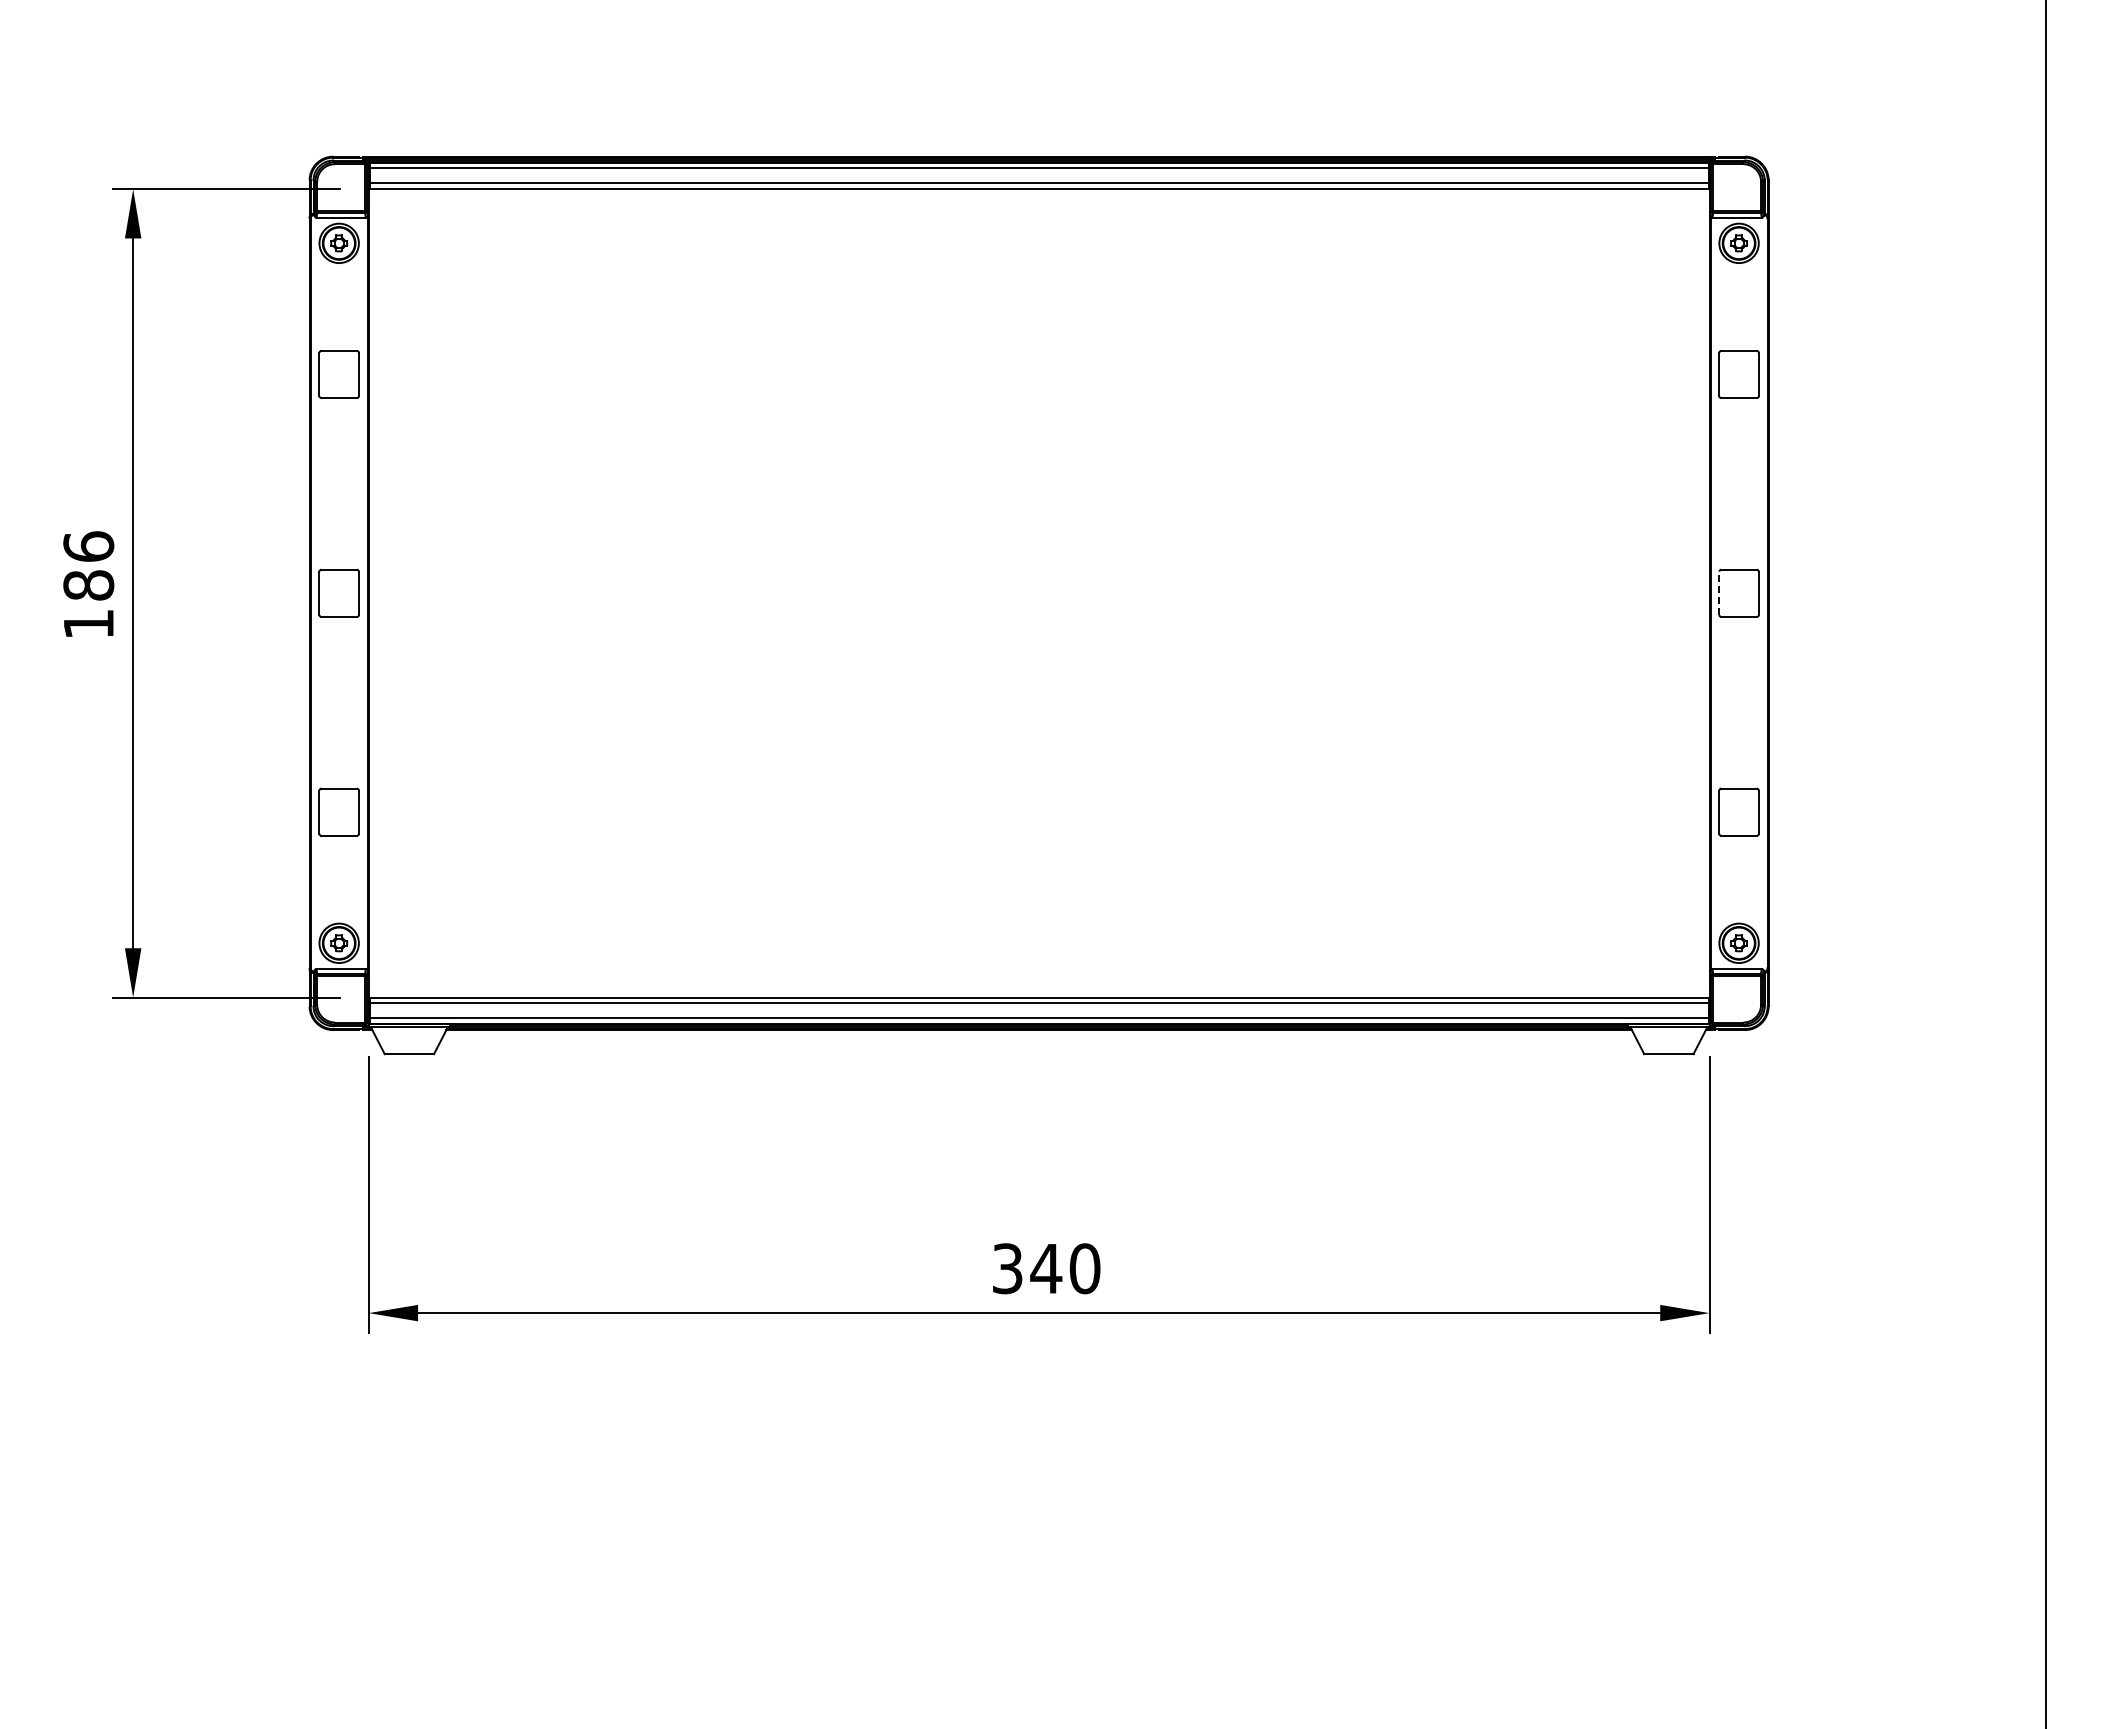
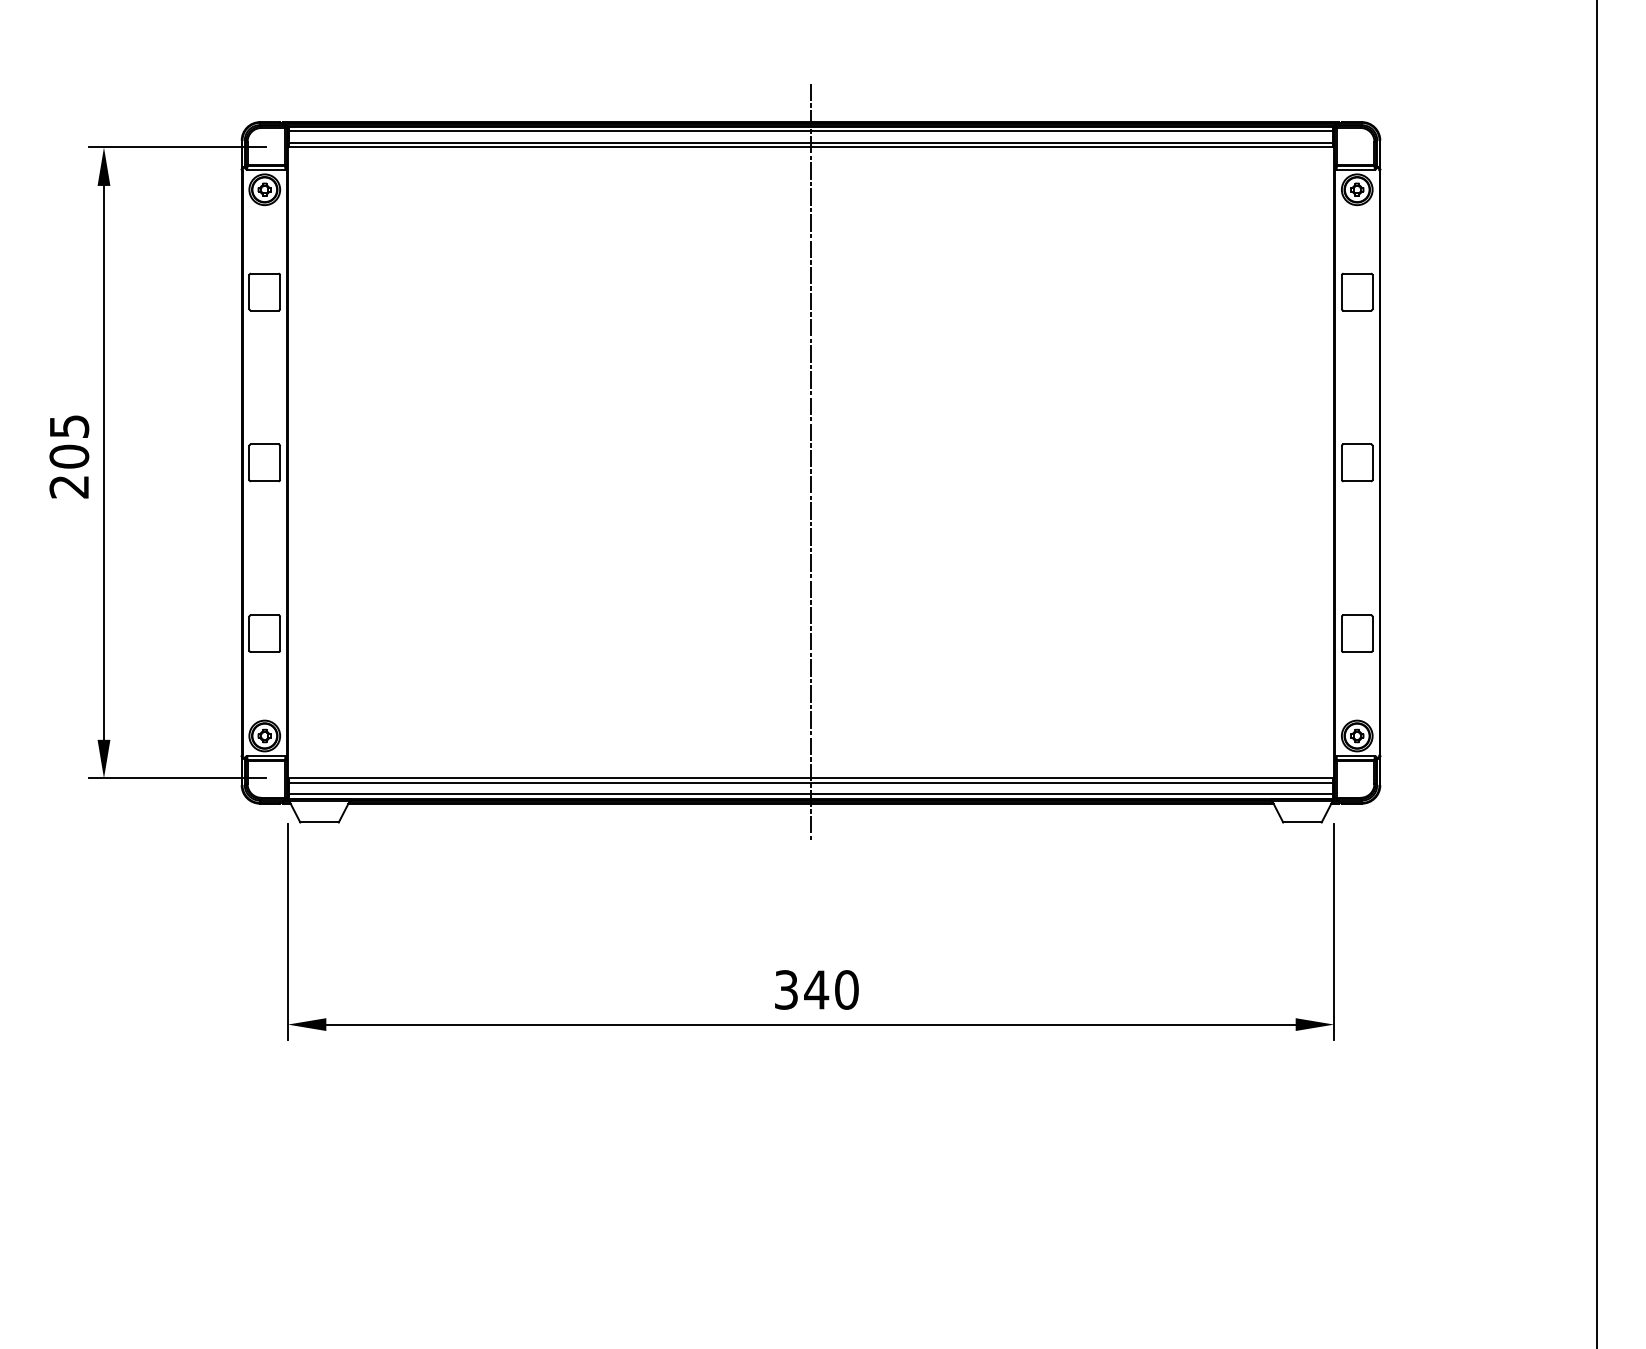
text: (88, 584) -> (69, 455), 186 -> 205
line: (1039, 593) -> (811, 463), added
line: (1719, 593) -> (1341, 463), dashed -> solid

